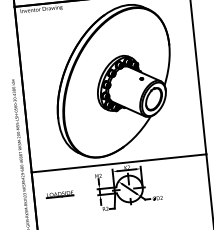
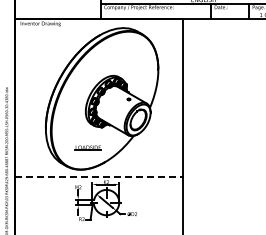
line: (119, 163) -> (99, 177), solid -> dashed
part: (59, 194) -> (87, 147), moved

